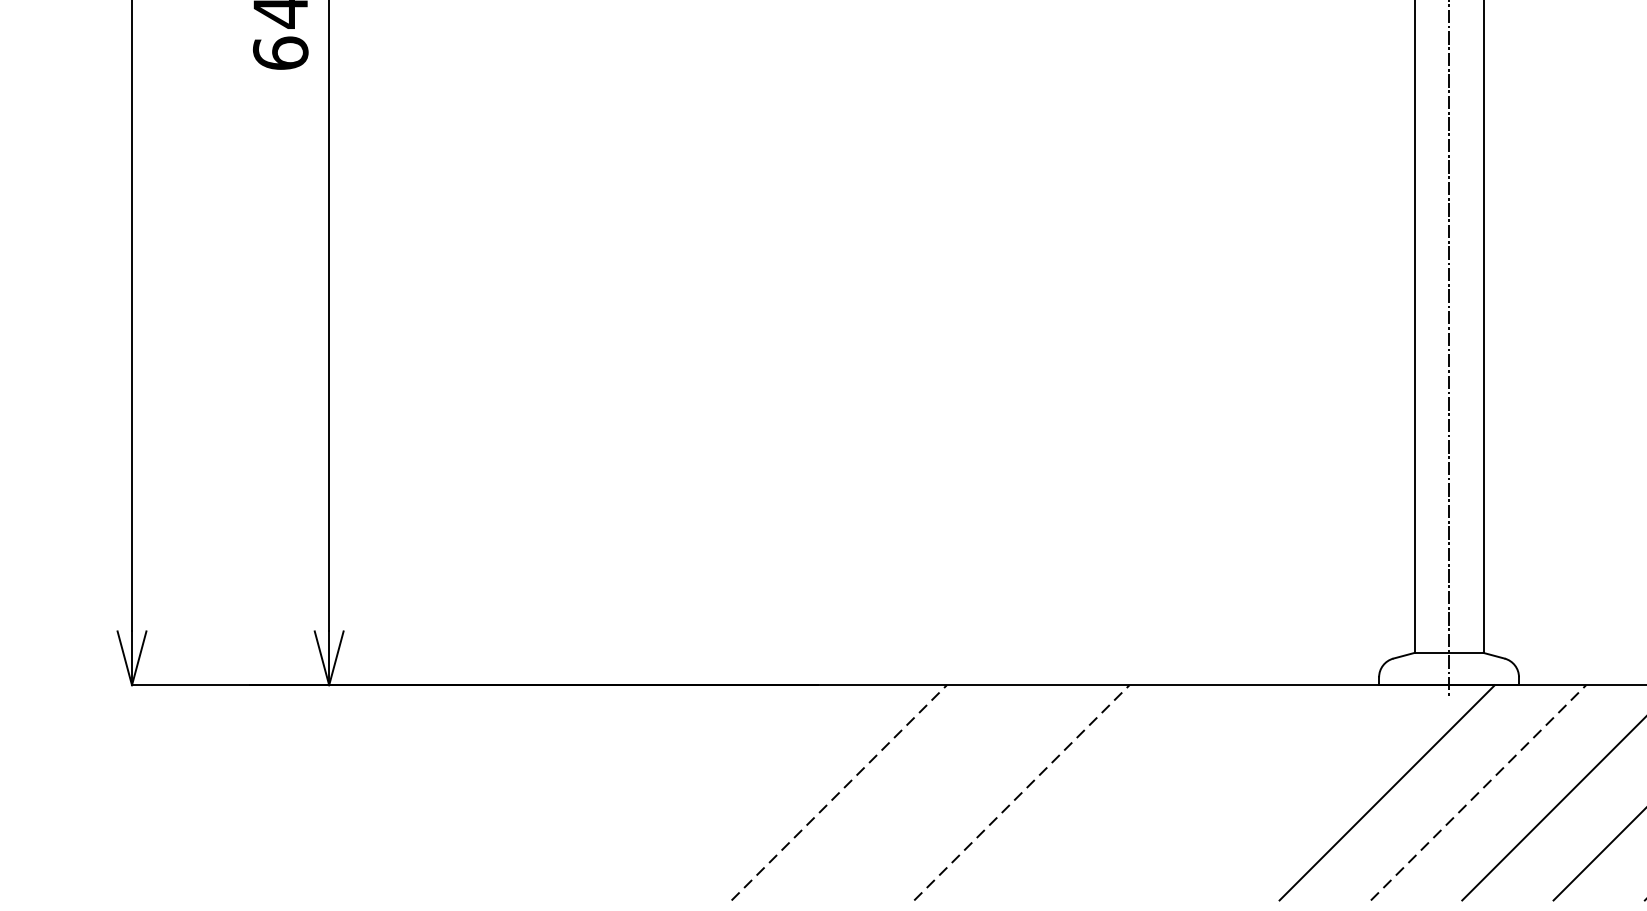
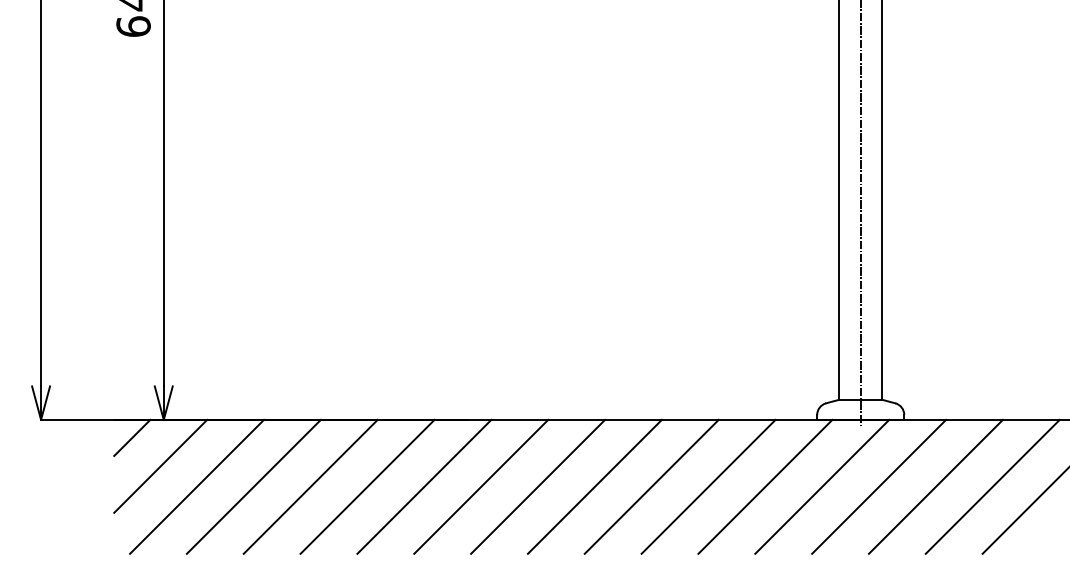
line: (278, 713) -> (132, 437), added
line: (323, 758) -> (160, 465), added
line: (383, 792) -> (197, 486), added
line: (473, 792) -> (253, 486), added
line: (564, 792) -> (310, 486), added
line: (656, 792) -> (367, 486), added
line: (748, 792) -> (424, 486), added
line: (839, 792) -> (481, 486), dashed -> solid
line: (931, 792) -> (538, 486), added
line: (1021, 792) -> (594, 486), dashed -> solid
line: (1112, 792) -> (651, 486), added
line: (1204, 792) -> (708, 486), added
line: (1296, 792) -> (765, 486), added
line: (1479, 792) -> (879, 486), dashed -> solid

